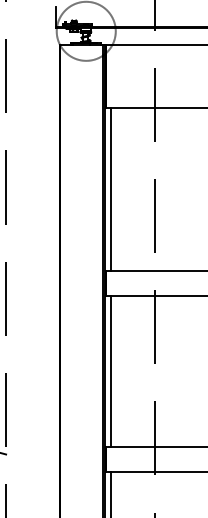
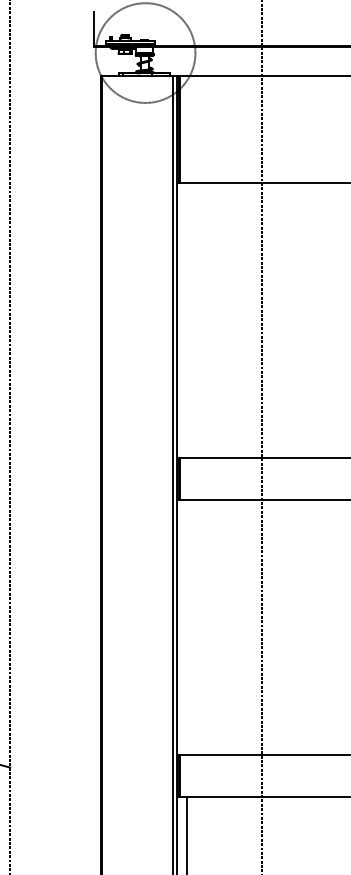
line: (110, 189) -> (186, 320), removed
line: (110, 371) -> (186, 627), removed

